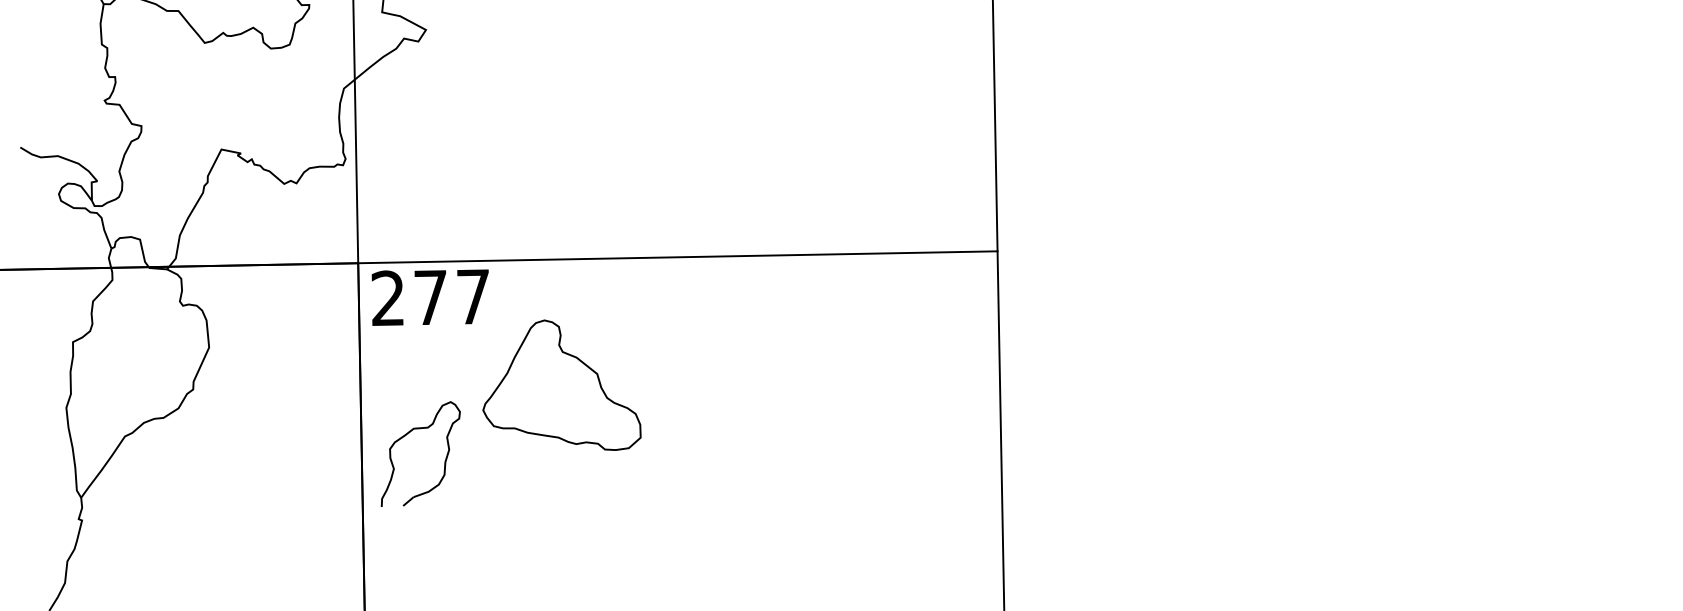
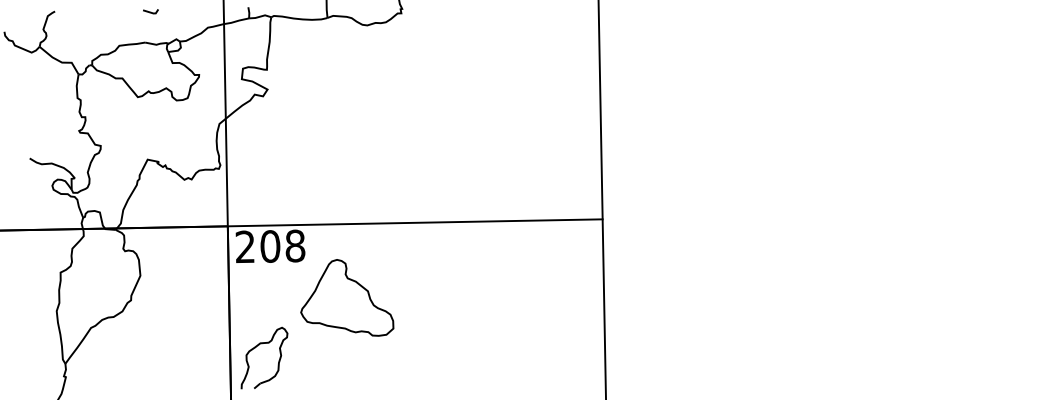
text: (451, 295) -> (282, 245), 277 -> 208
part: (405, 437) -> (255, 348), moved

